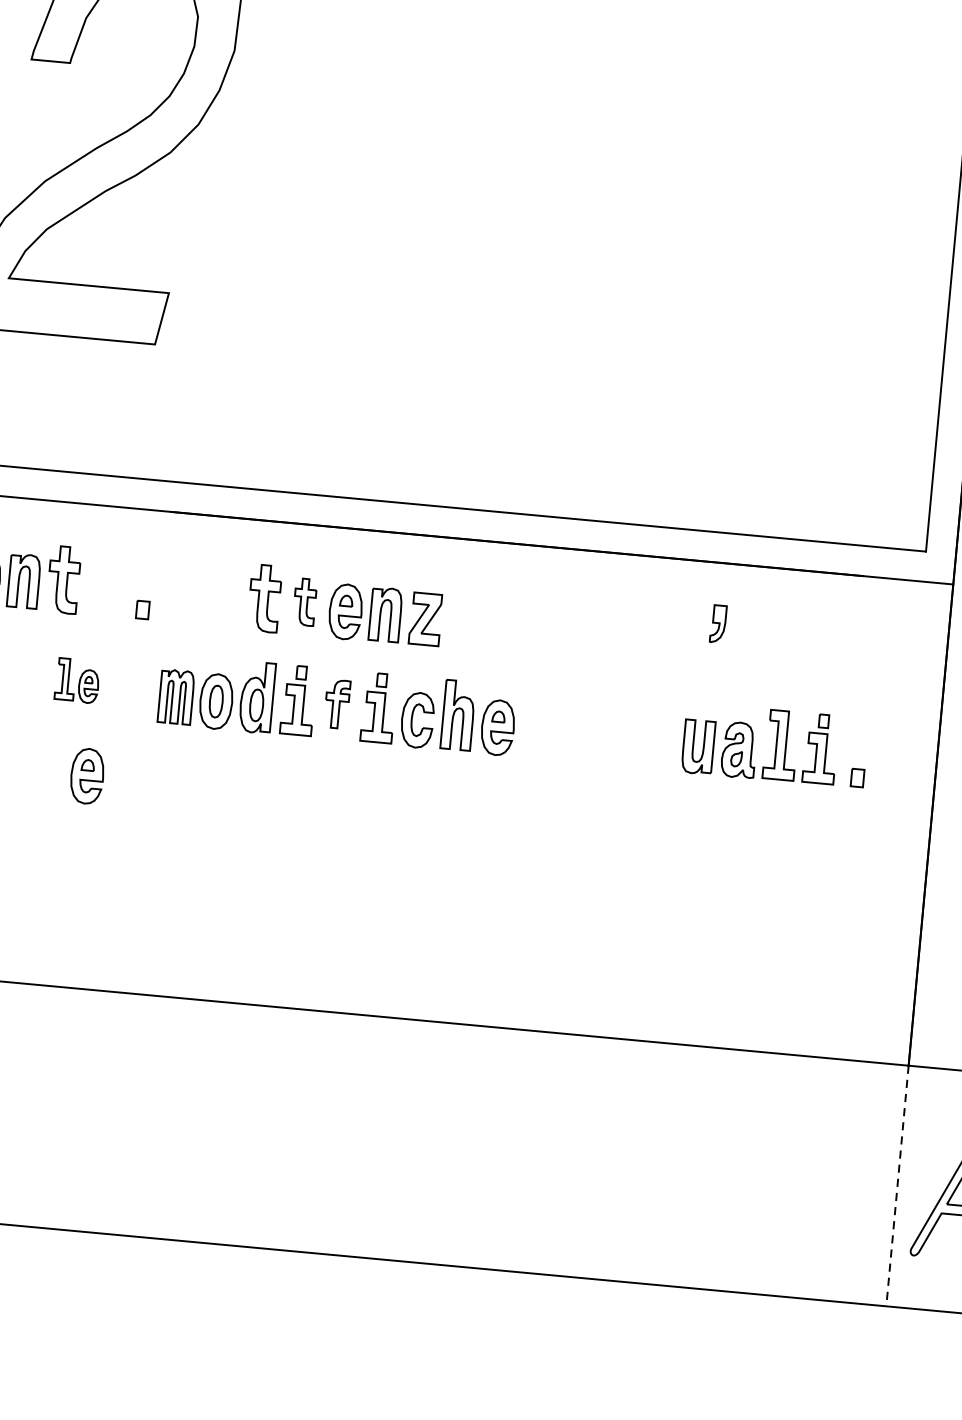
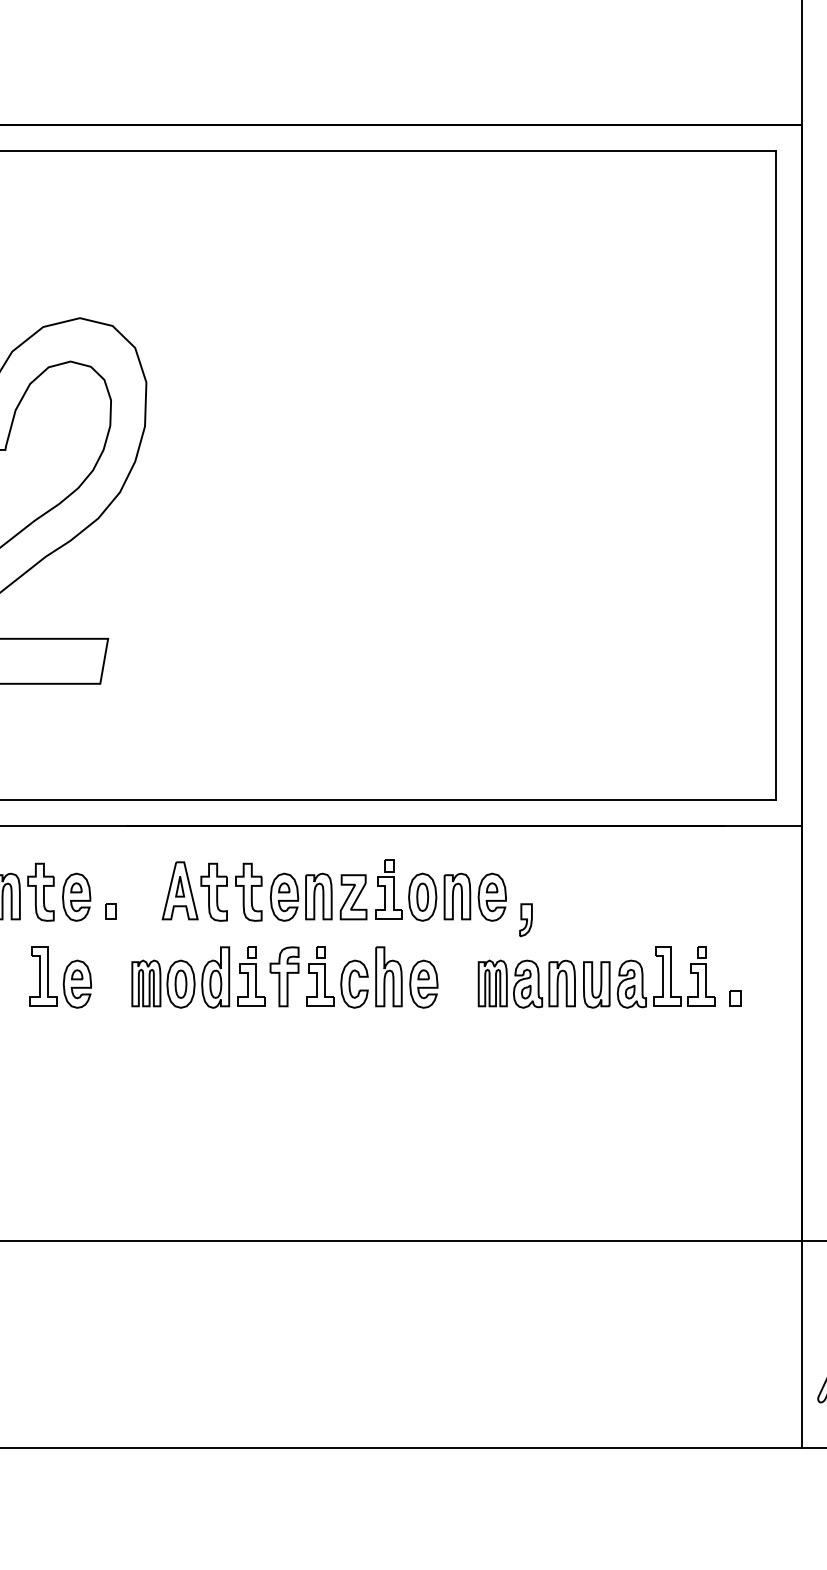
part: (224, 592) -> (179, 890), added
part: (304, 601) -> (248, 891), size x1.43
part: (527, 620) -> (440, 890), added
part: (717, 624) -> (525, 920), moved
part: (77, 680) -> (60, 977), size x1.67
part: (337, 703) -> (284, 976), size x1.43
part: (617, 737) -> (526, 983), added
part: (87, 775) -> (76, 896), moved
line: (897, 1186) -> (801, 1344), dashed -> solid

